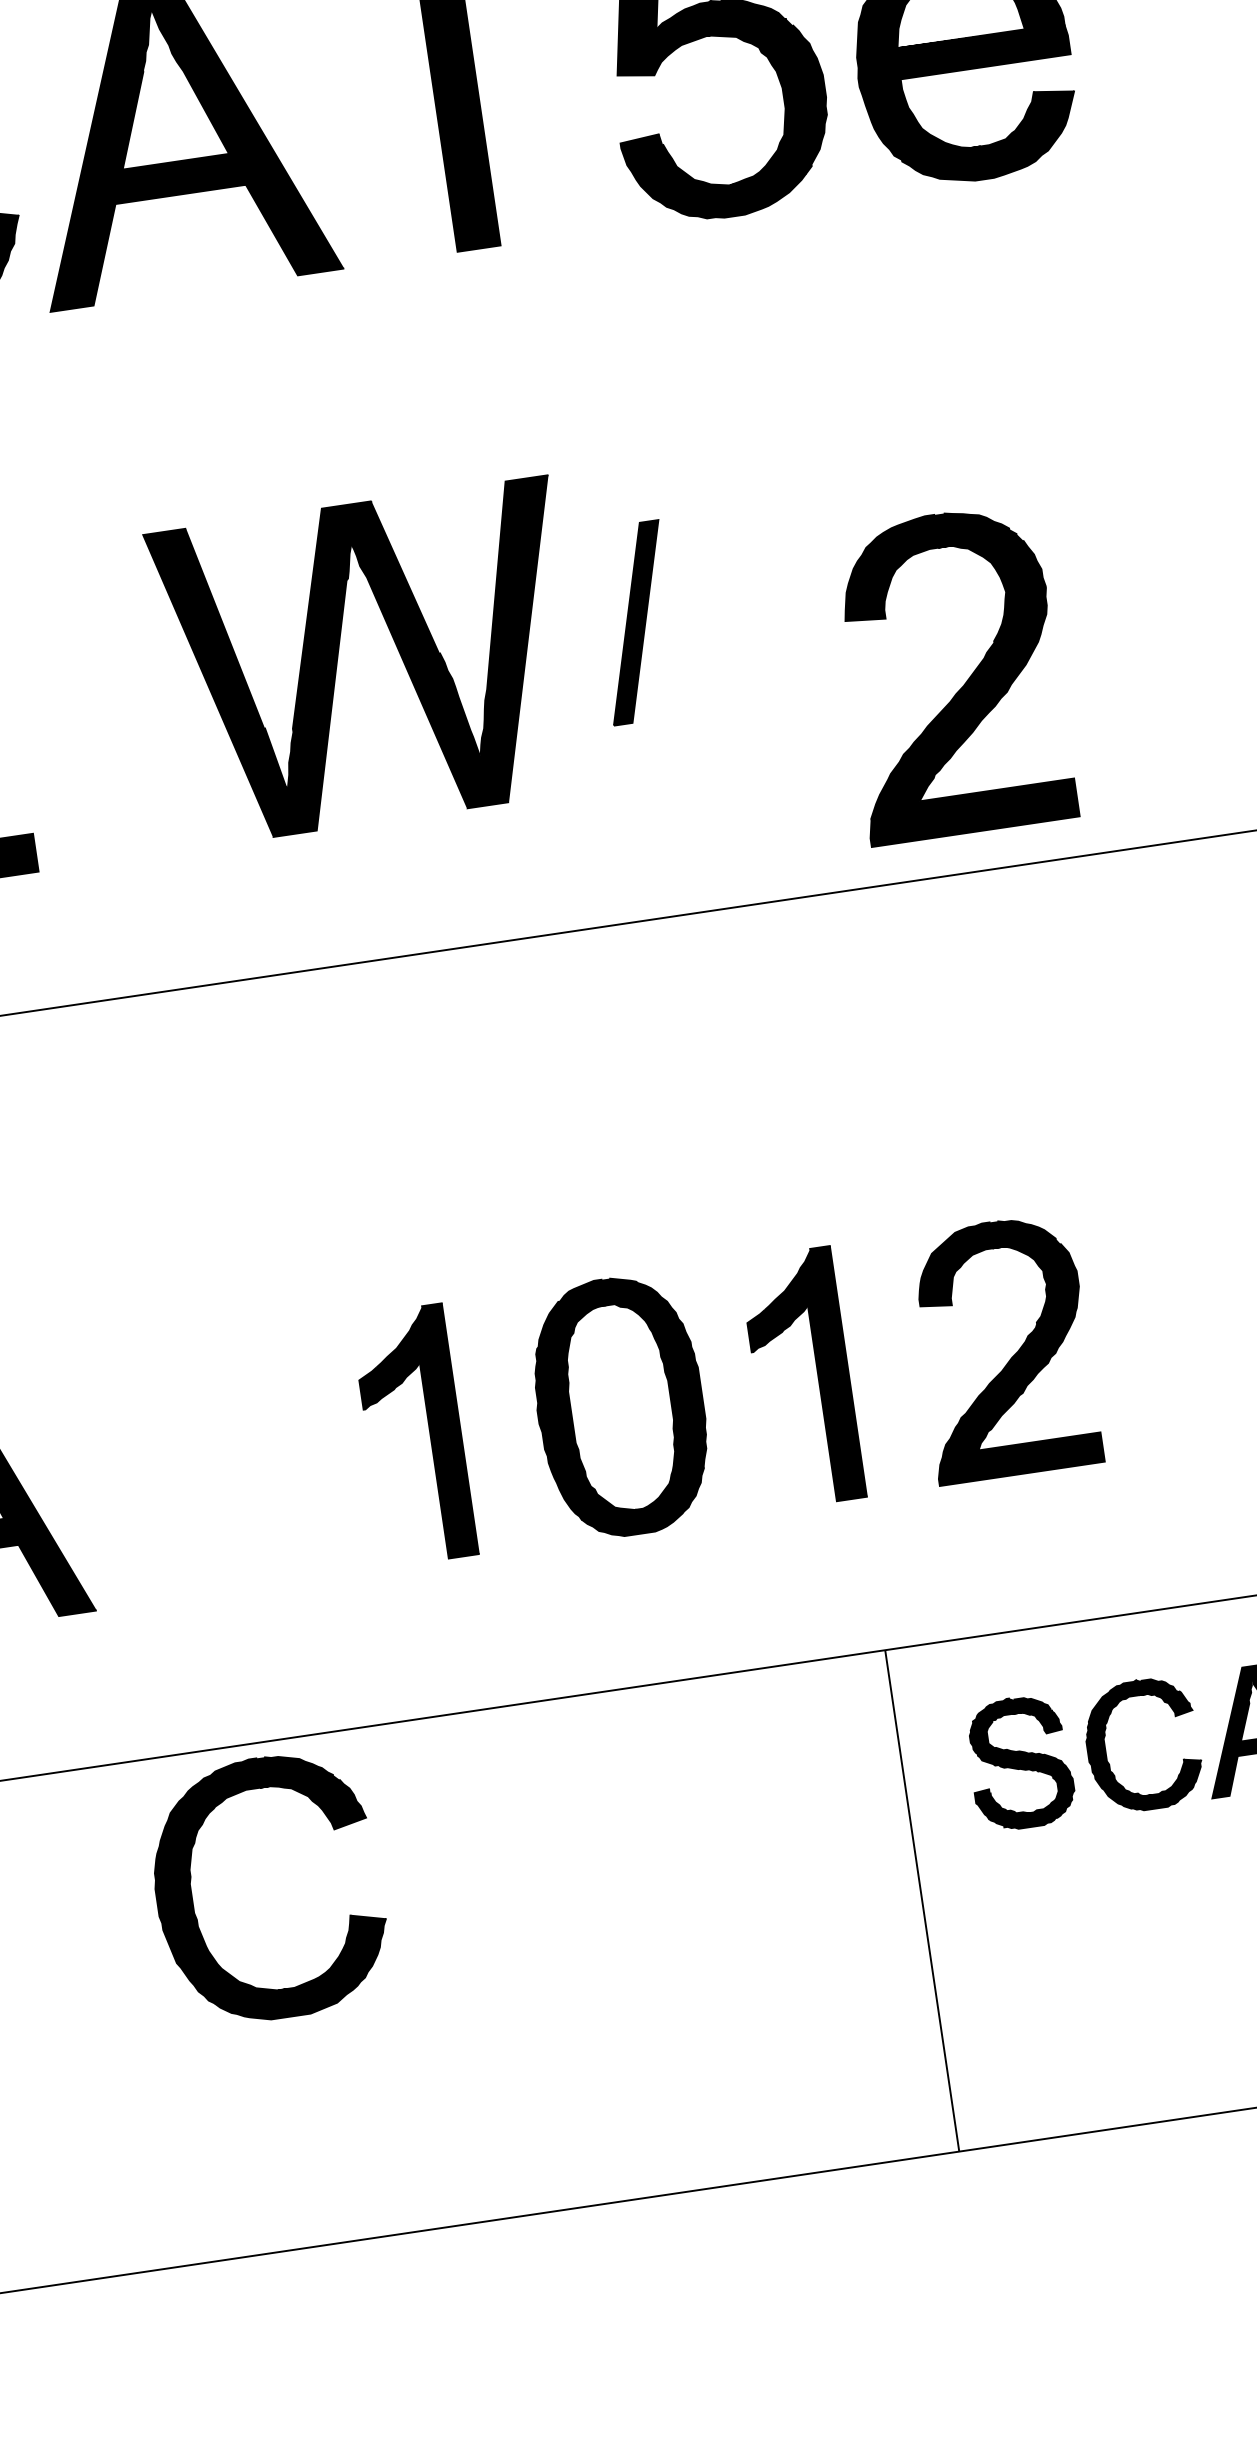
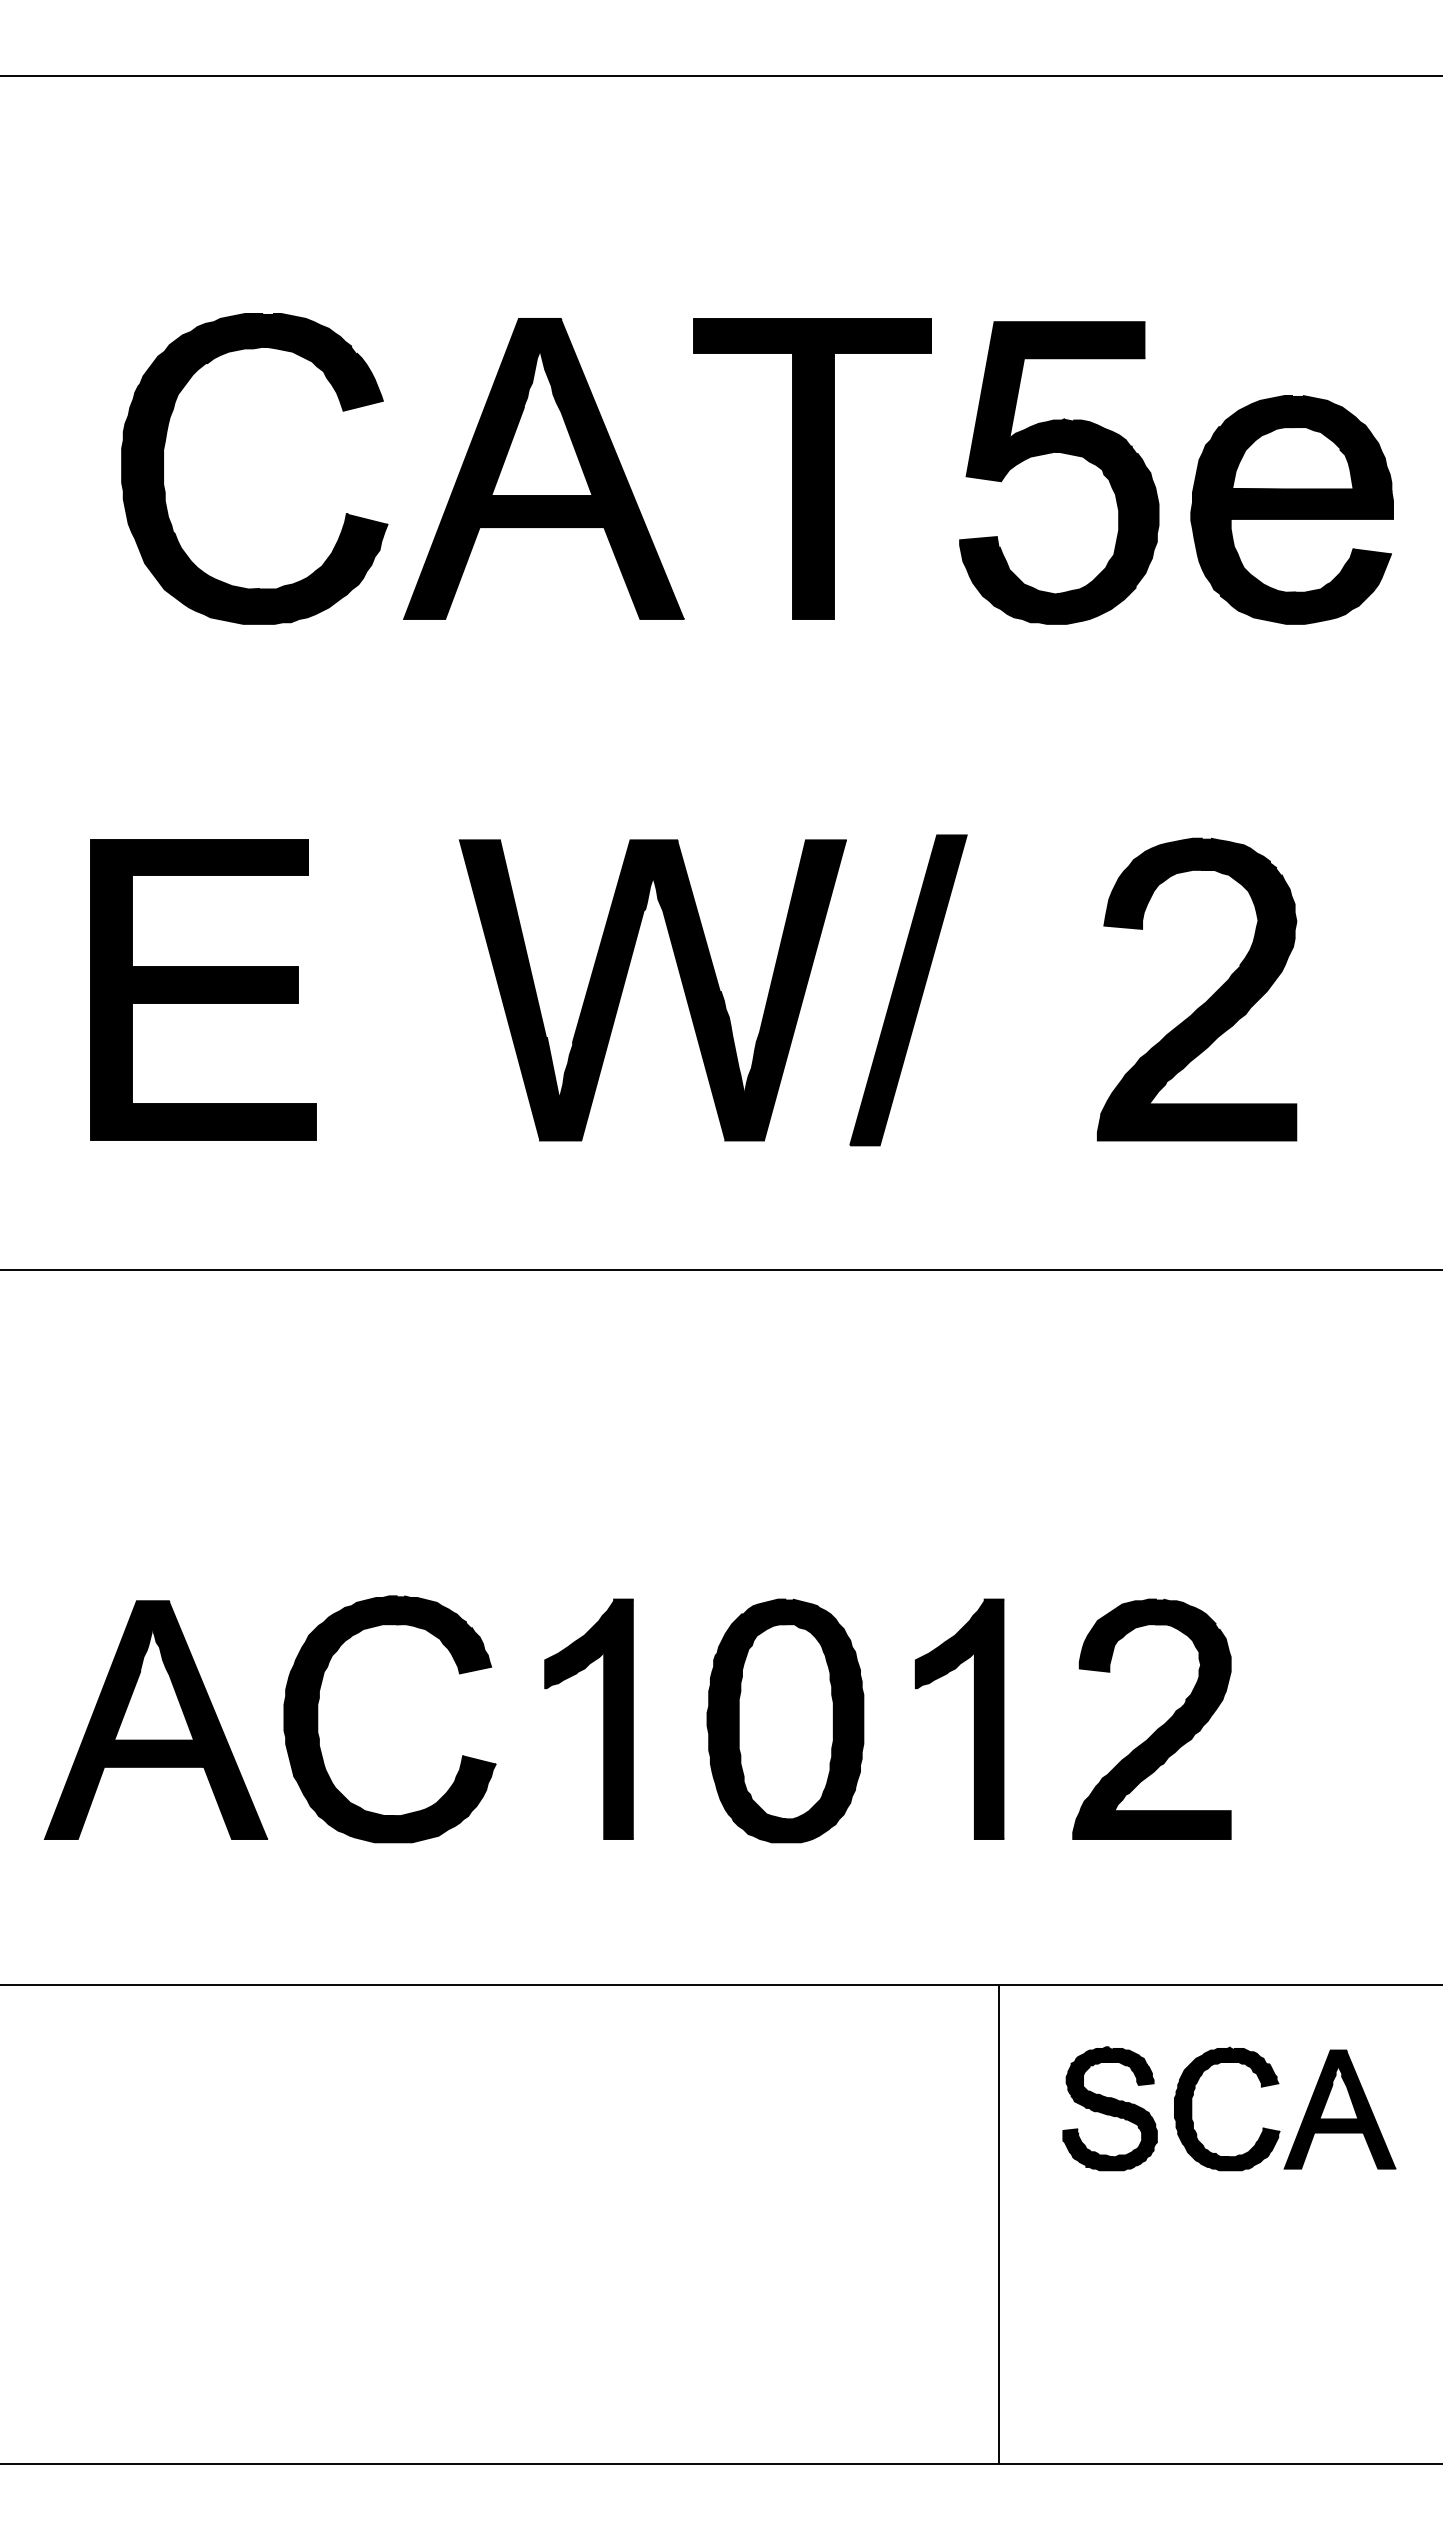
part: (636, 622) -> (908, 990), size x1.67
part: (964, 682) -> (1207, 999), moved
part: (193, 1899) -> (318, 1719), moved

